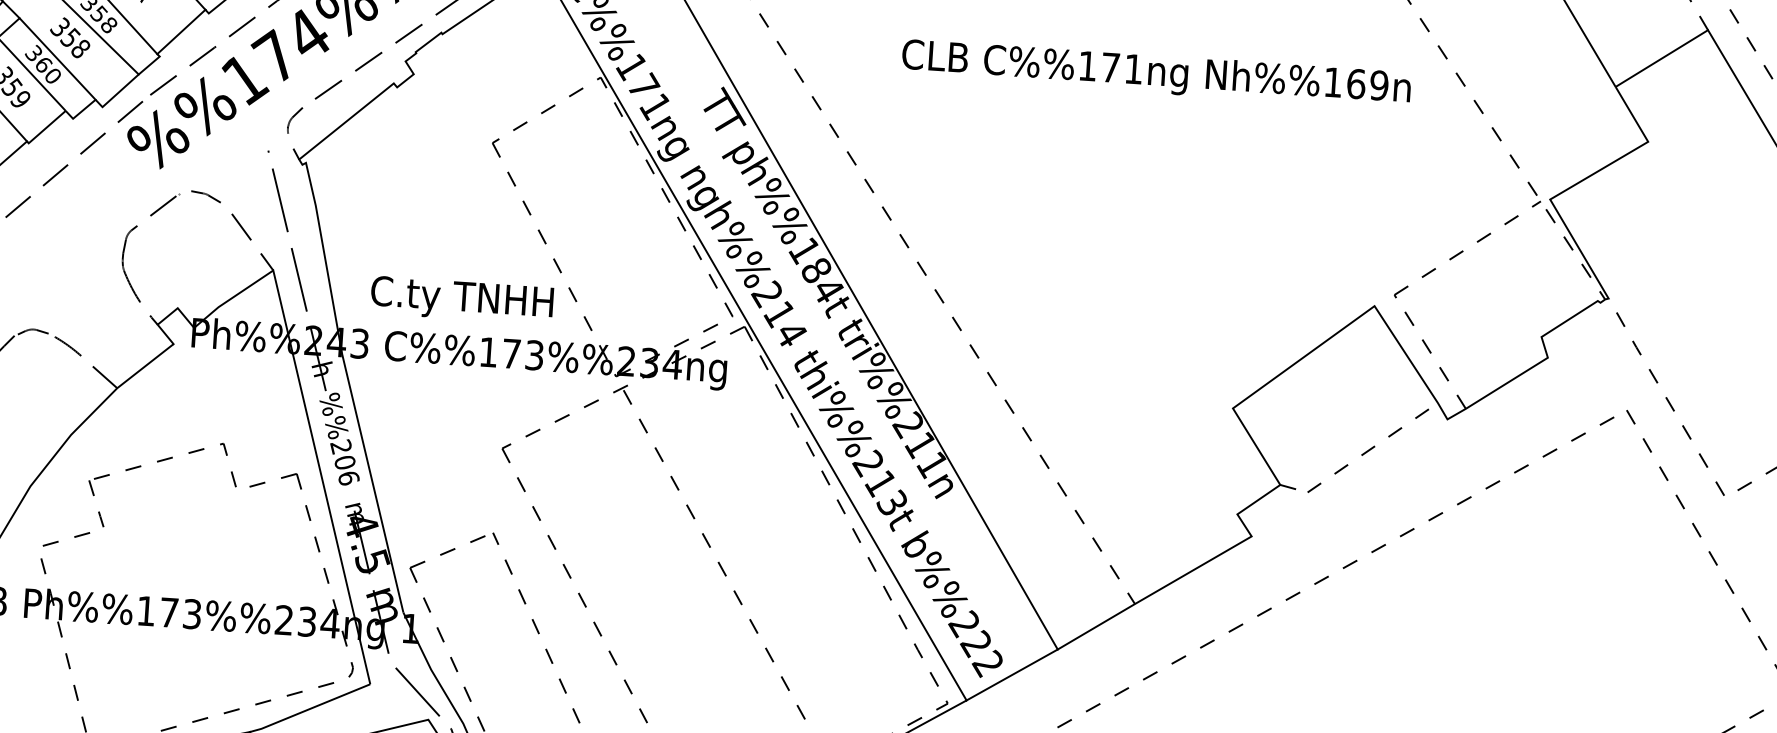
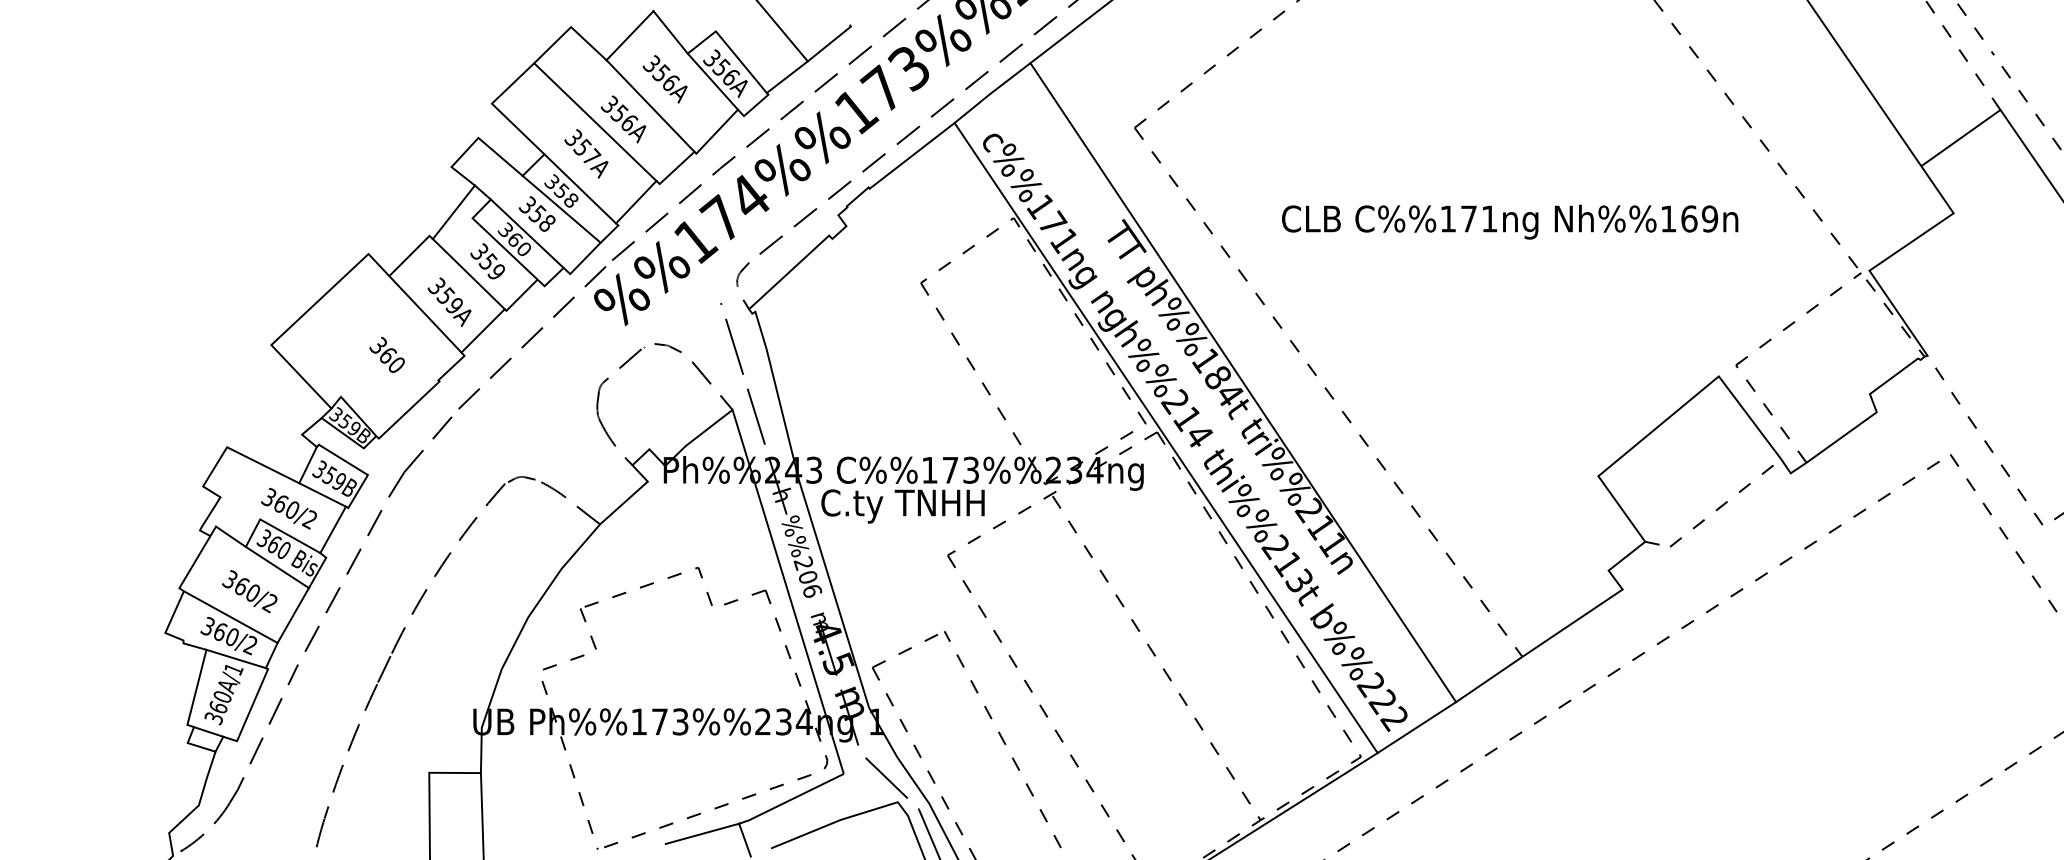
text: (1156, 73) -> (1510, 221), moved
text: (461, 300) -> (902, 506), moved

